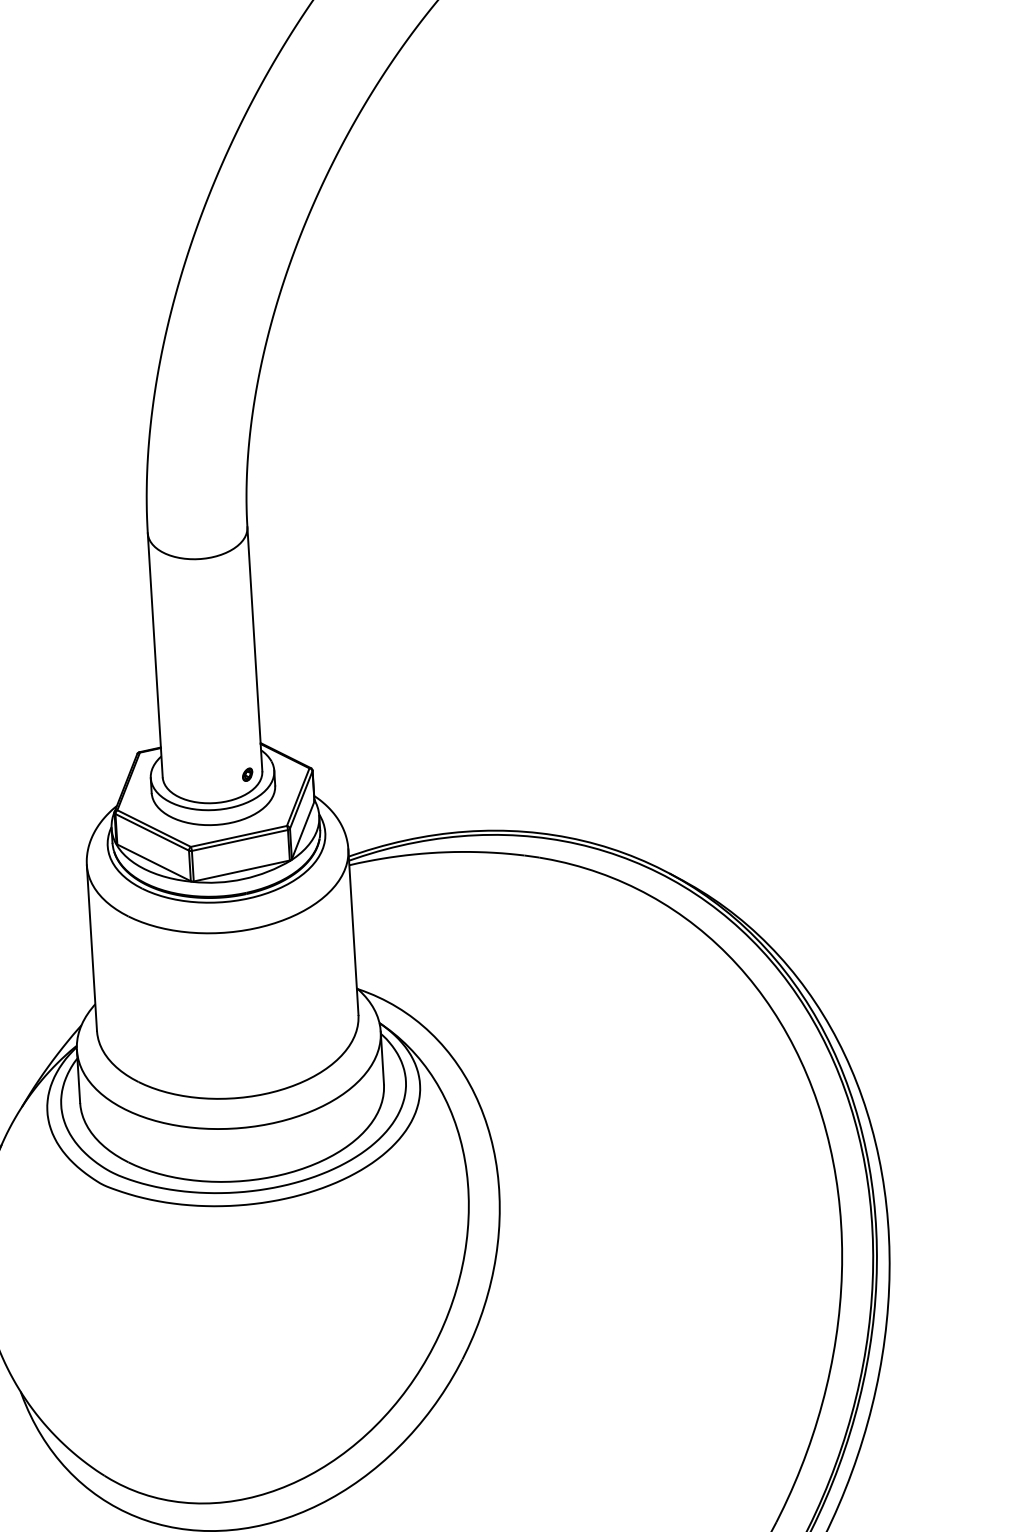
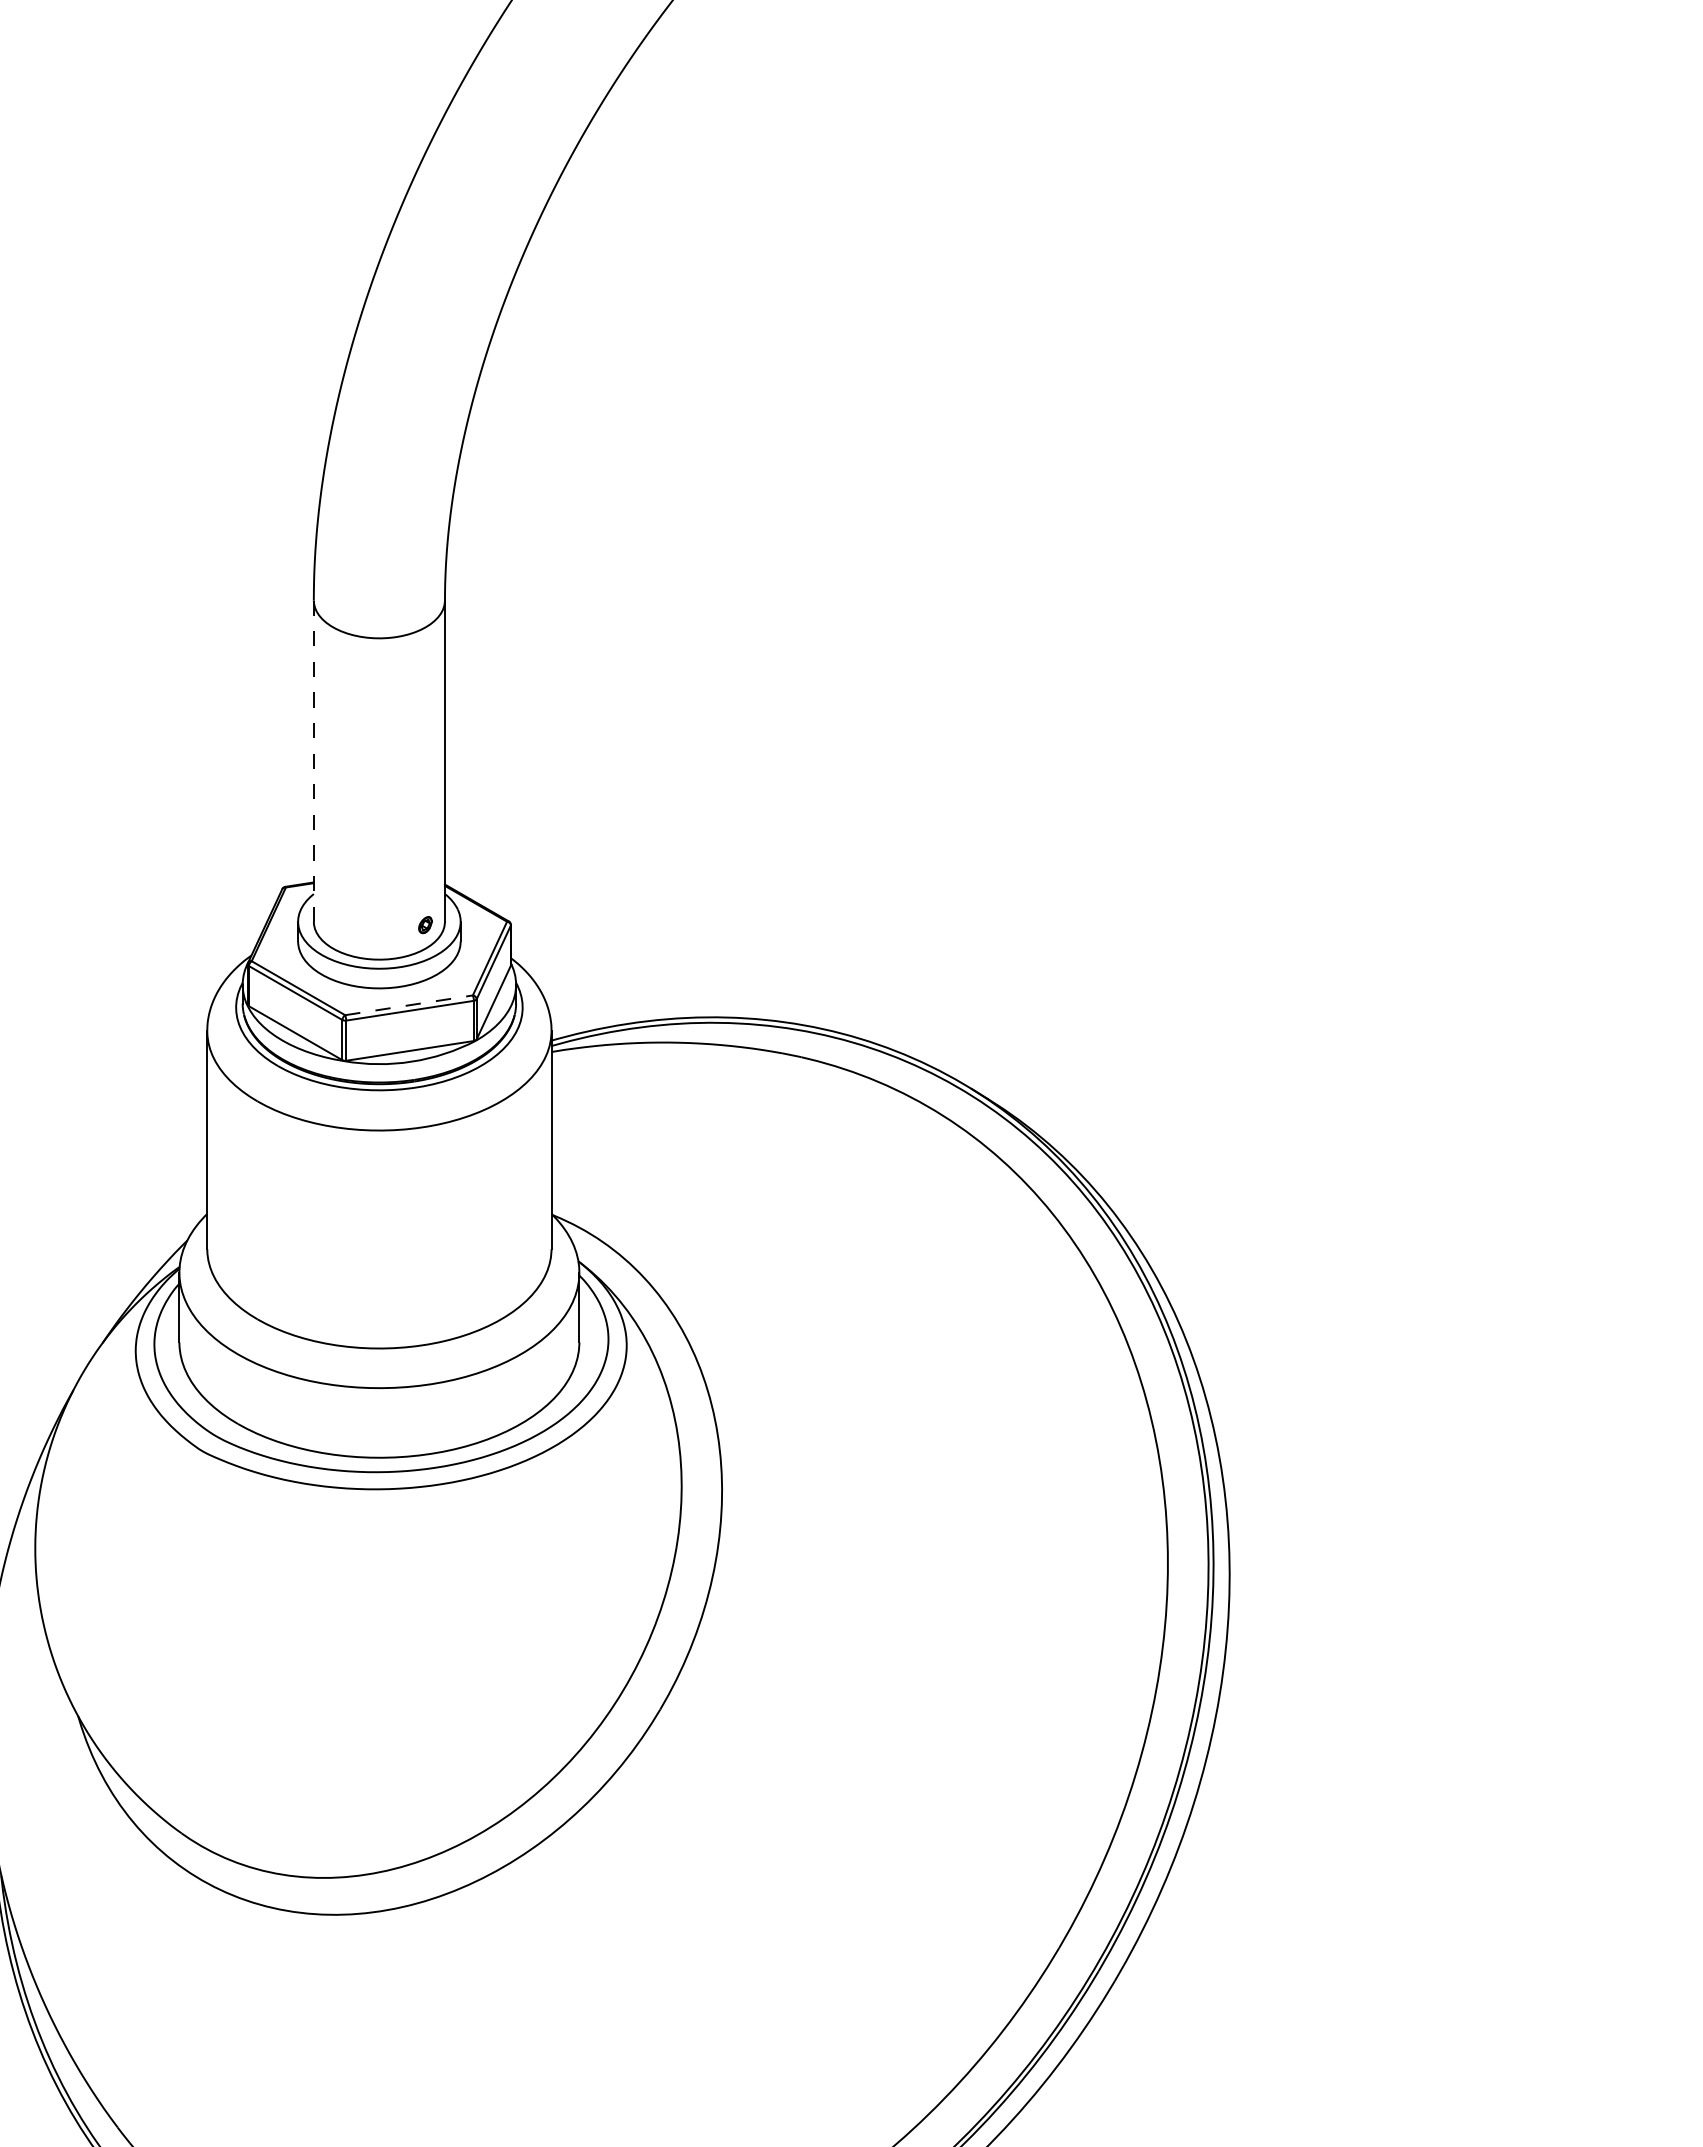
line: (155, 655) -> (313, 761), solid -> dashed
line: (239, 836) -> (409, 1005), solid -> dashed

